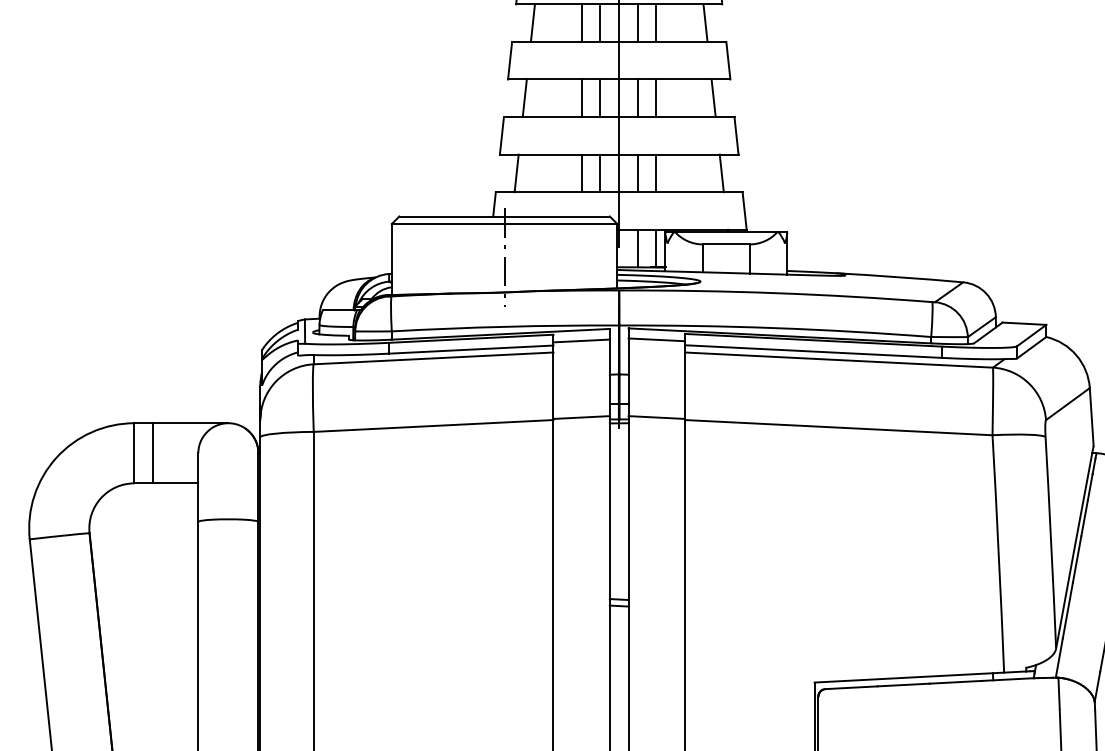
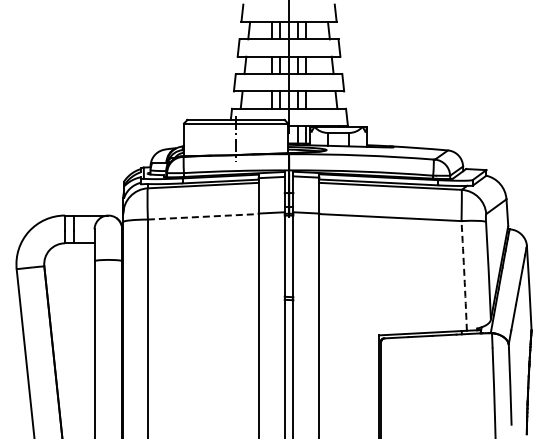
line: (434, 425) -> (203, 216), solid -> dashed
arc: (998, 552) -> (464, 275), solid -> dashed

